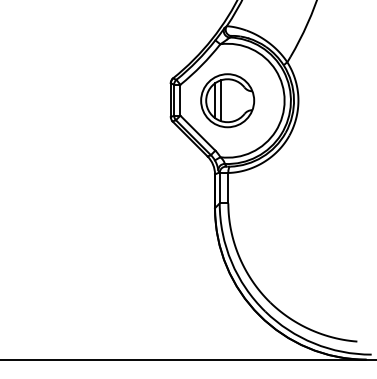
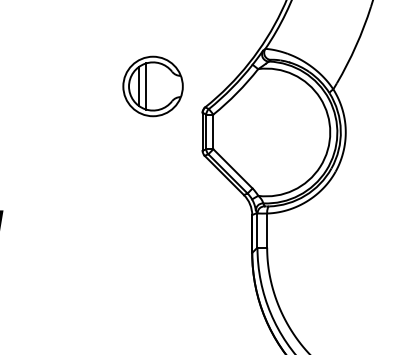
part: (227, 100) -> (152, 86), moved

